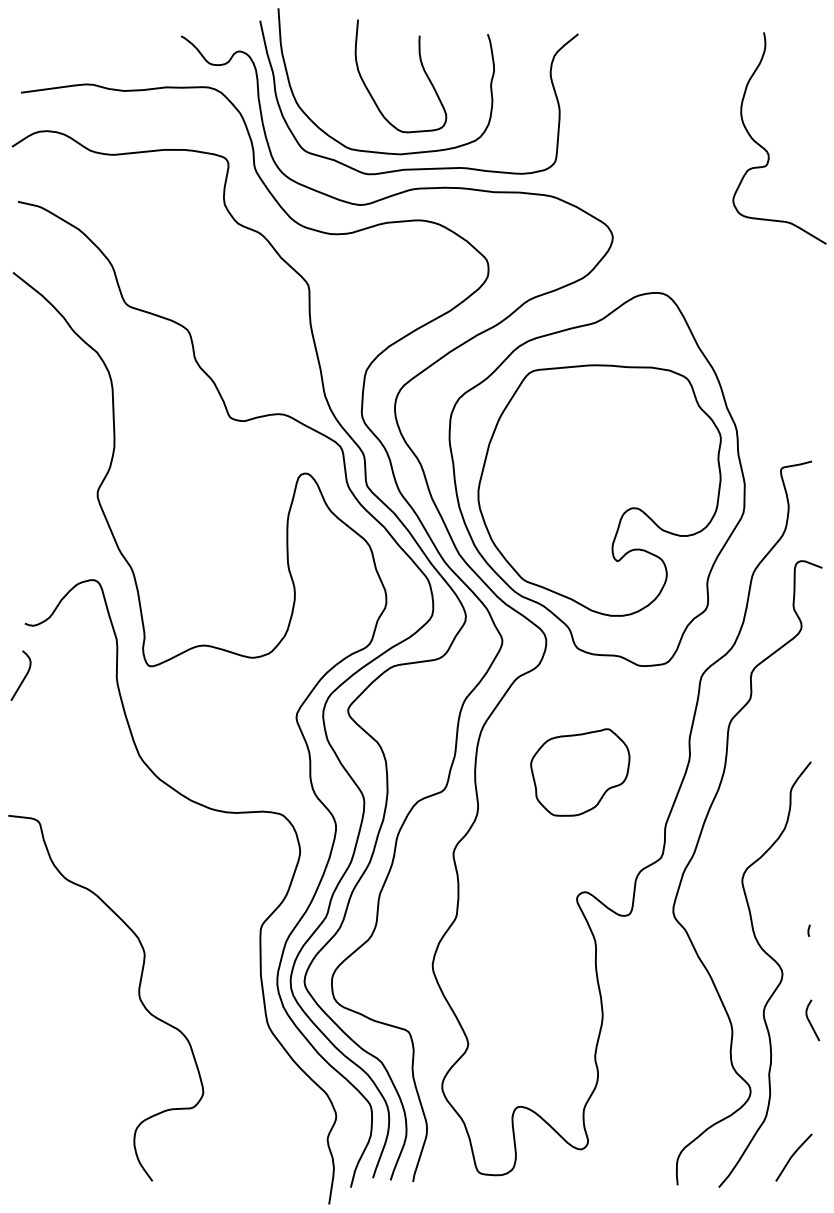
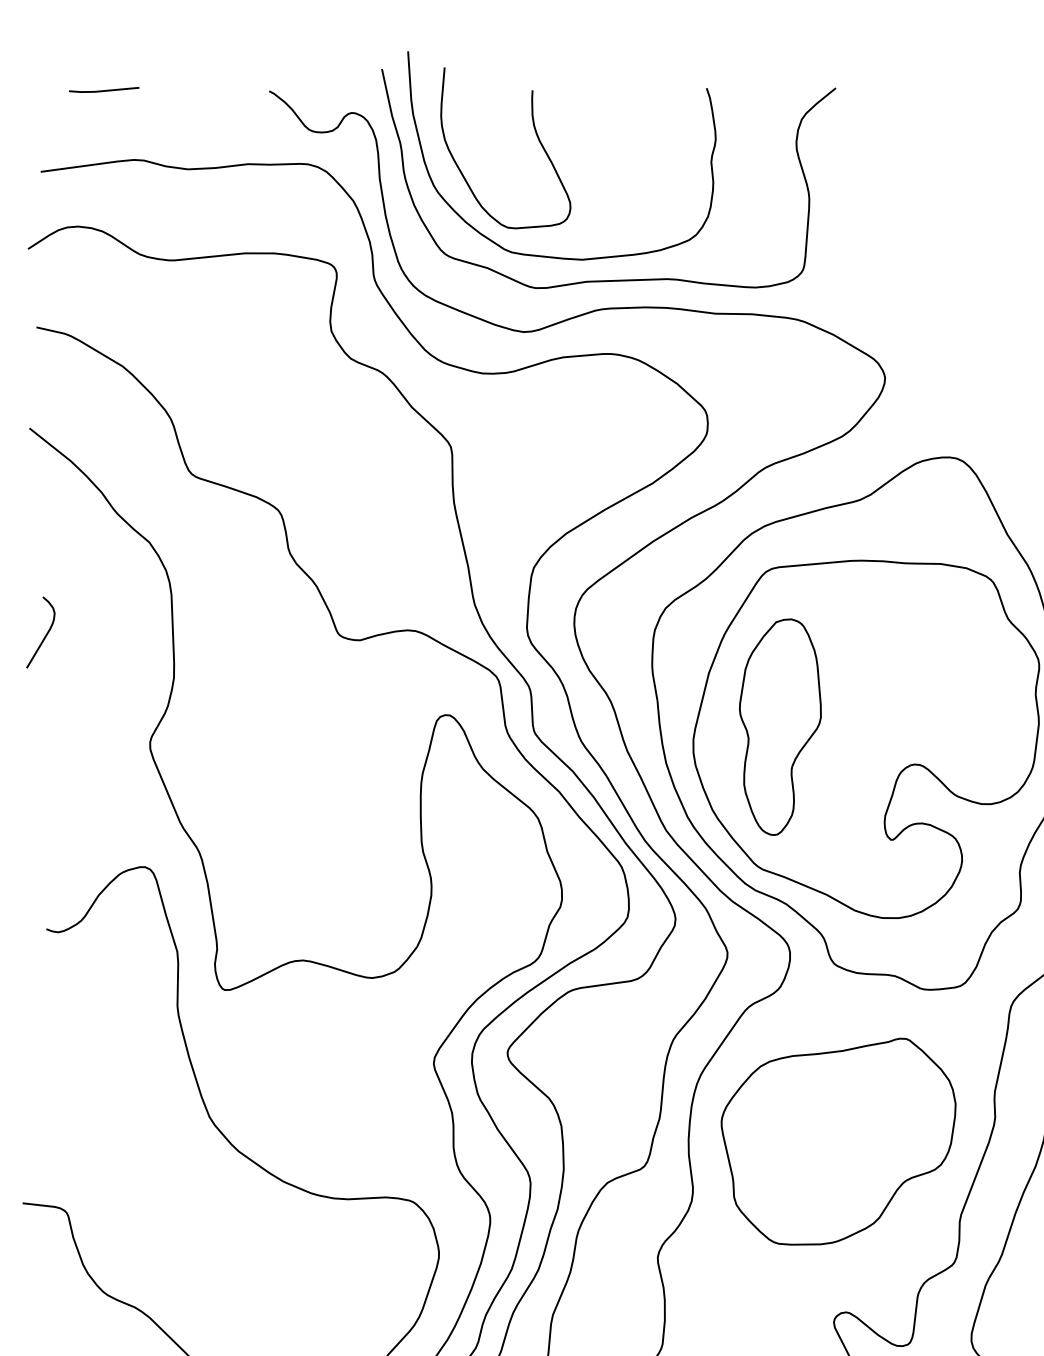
line: (65, 35) -> (104, 90), added
curve: (421, 66) -> (535, 134), moved
part: (539, 481) -> (780, 726), added
curve: (23, 677) -> (44, 635), moved
part: (580, 772) -> (838, 1141), size x1.67

